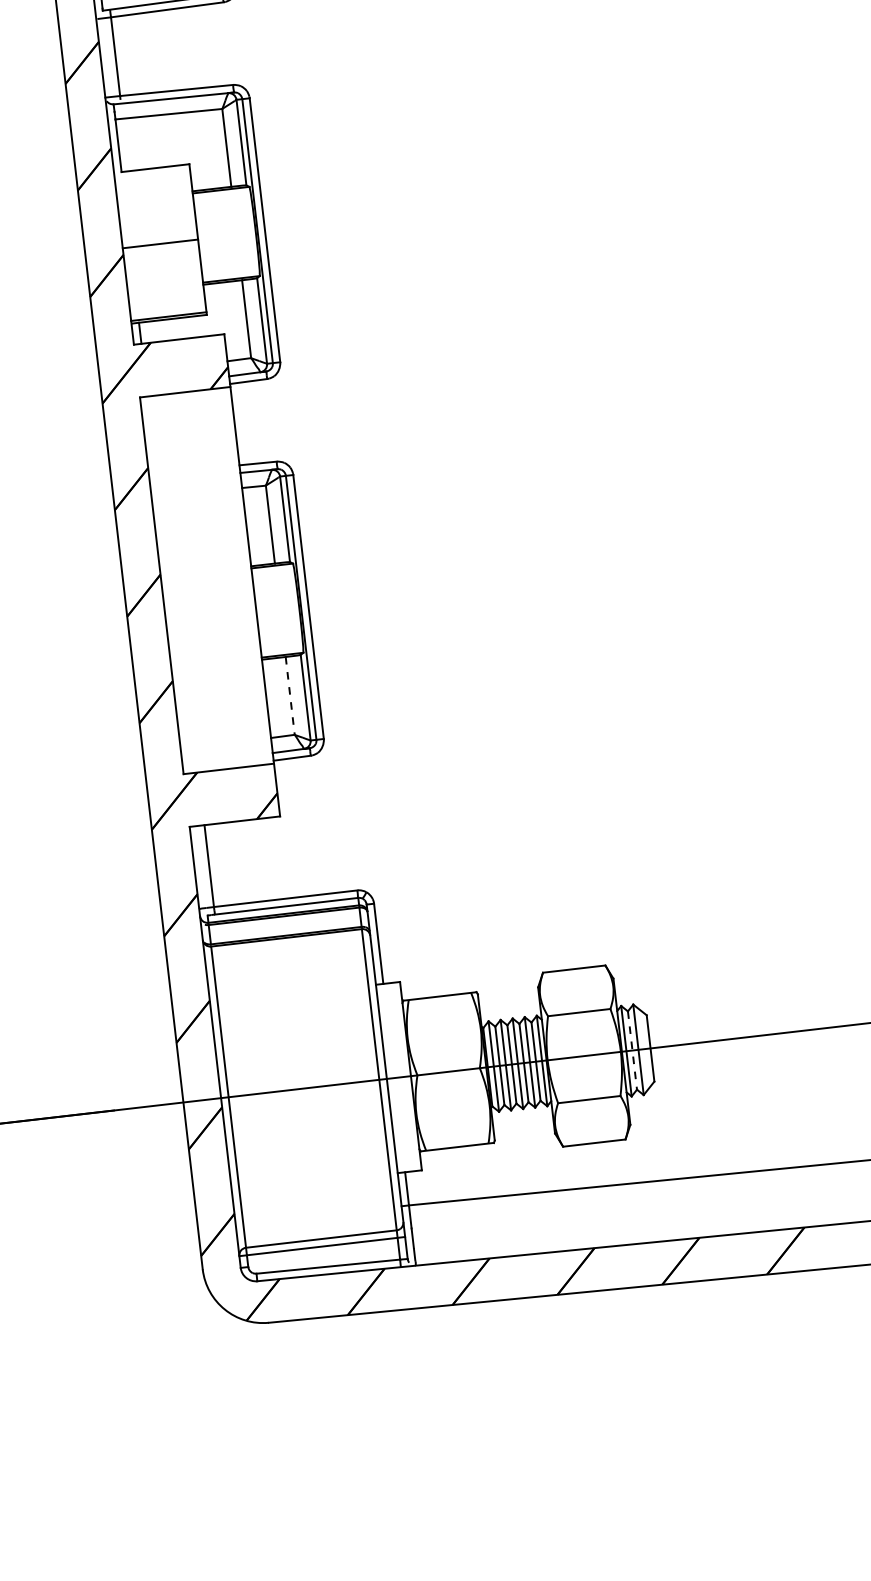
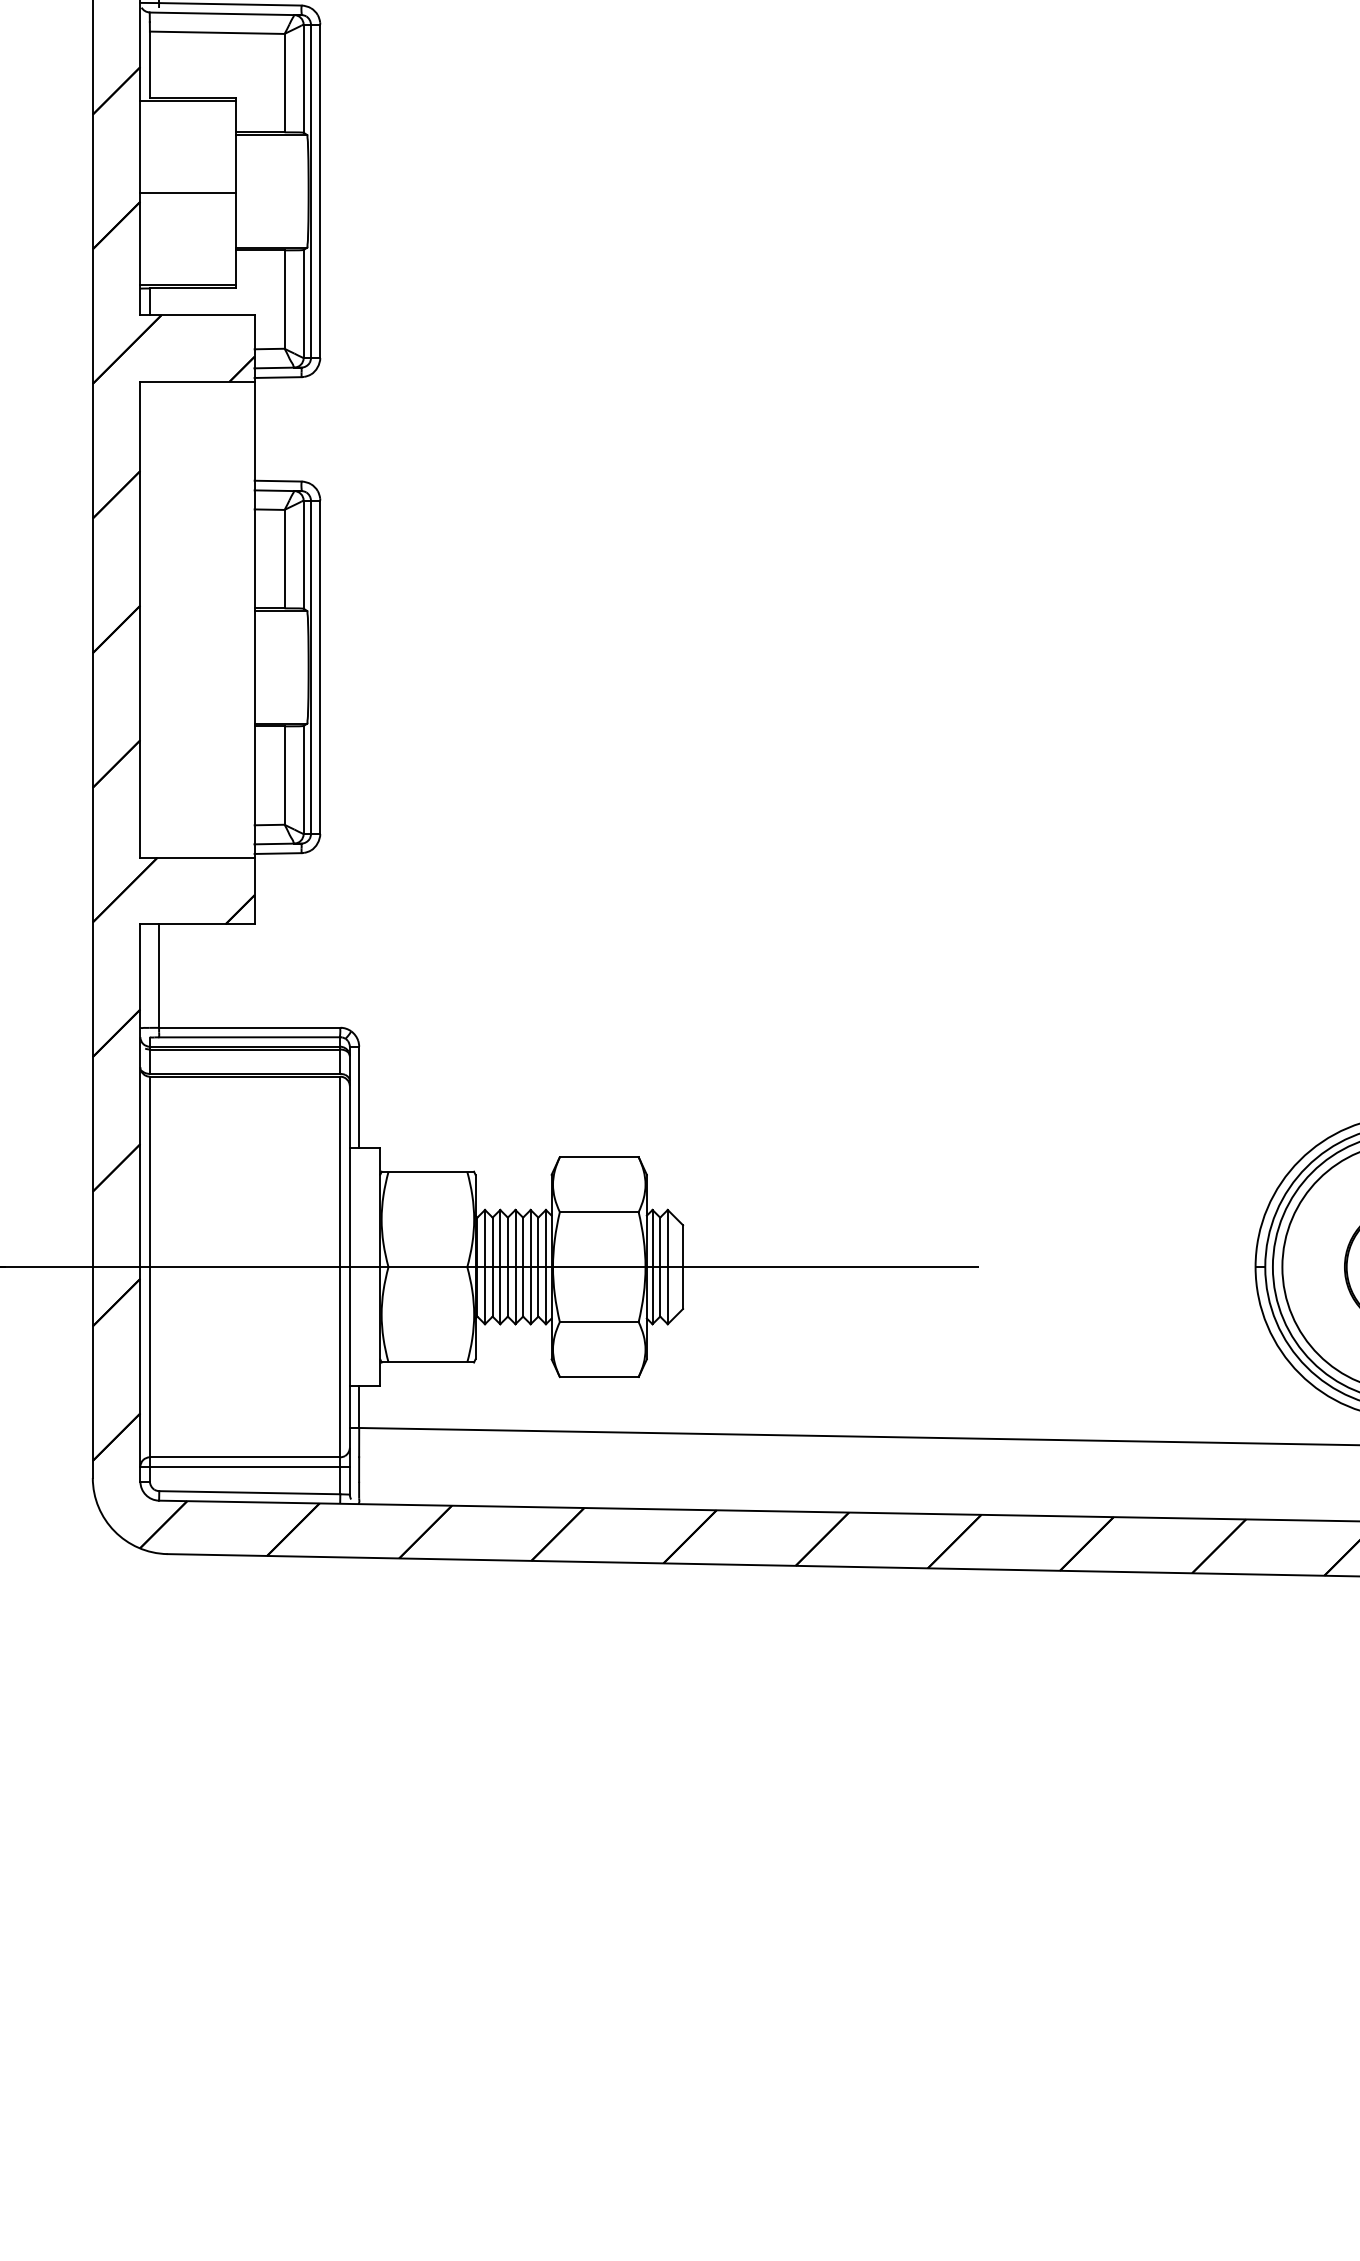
line: (151, 171) -> (187, 101), added
line: (290, 696) -> (284, 776), dashed -> solid
line: (632, 1050) -> (660, 1267), dashed -> solid

